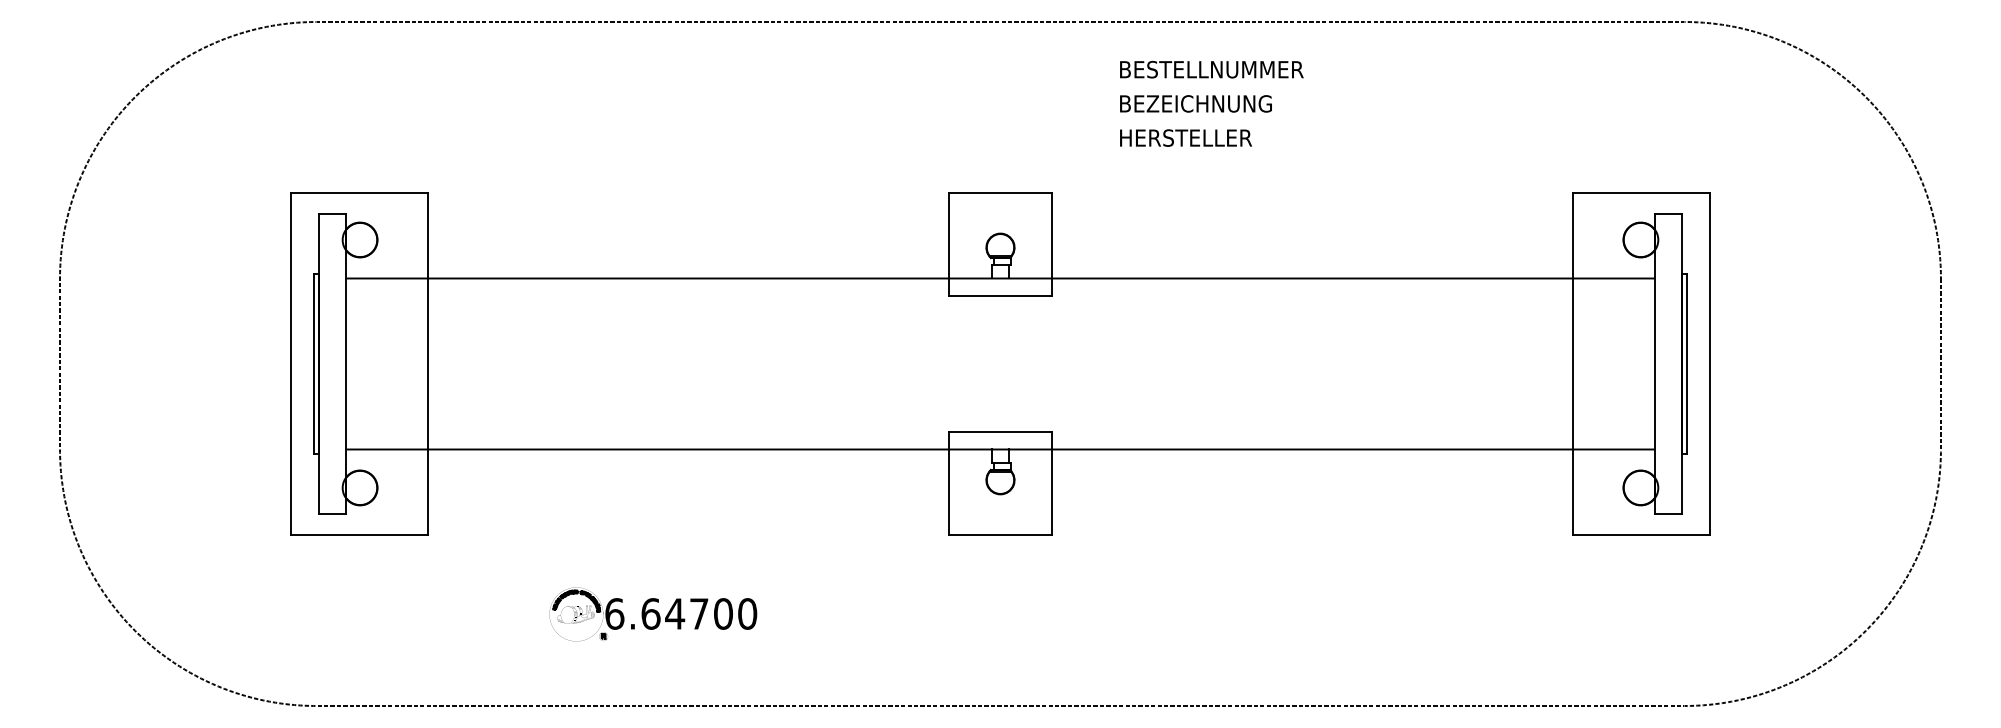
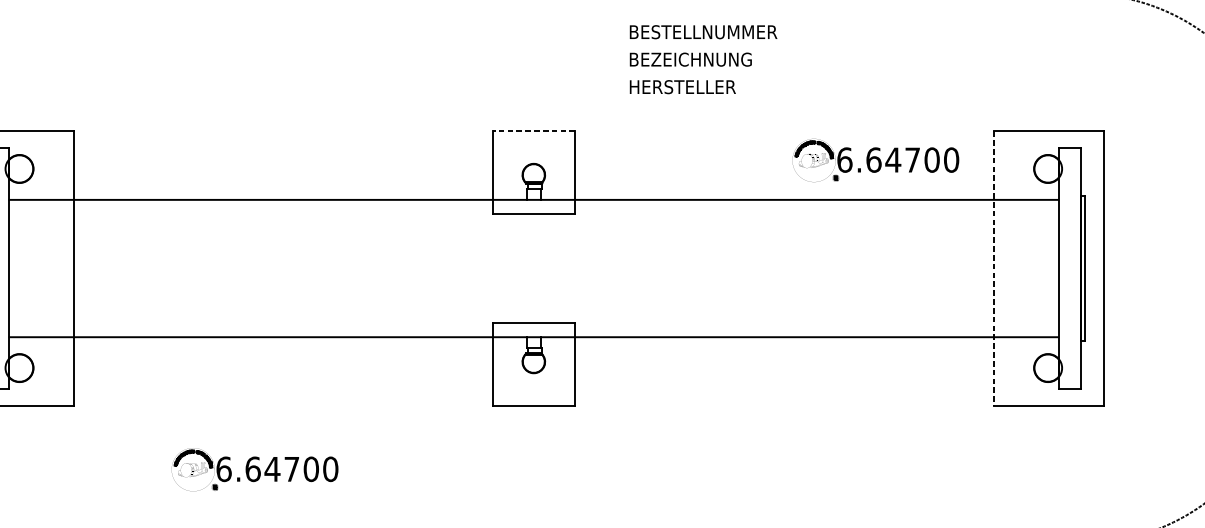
line: (1000, 193) -> (533, 131), solid -> dashed
part: (1426, 229) -> (875, 160), added
line: (1573, 364) -> (994, 268), solid -> dashed

